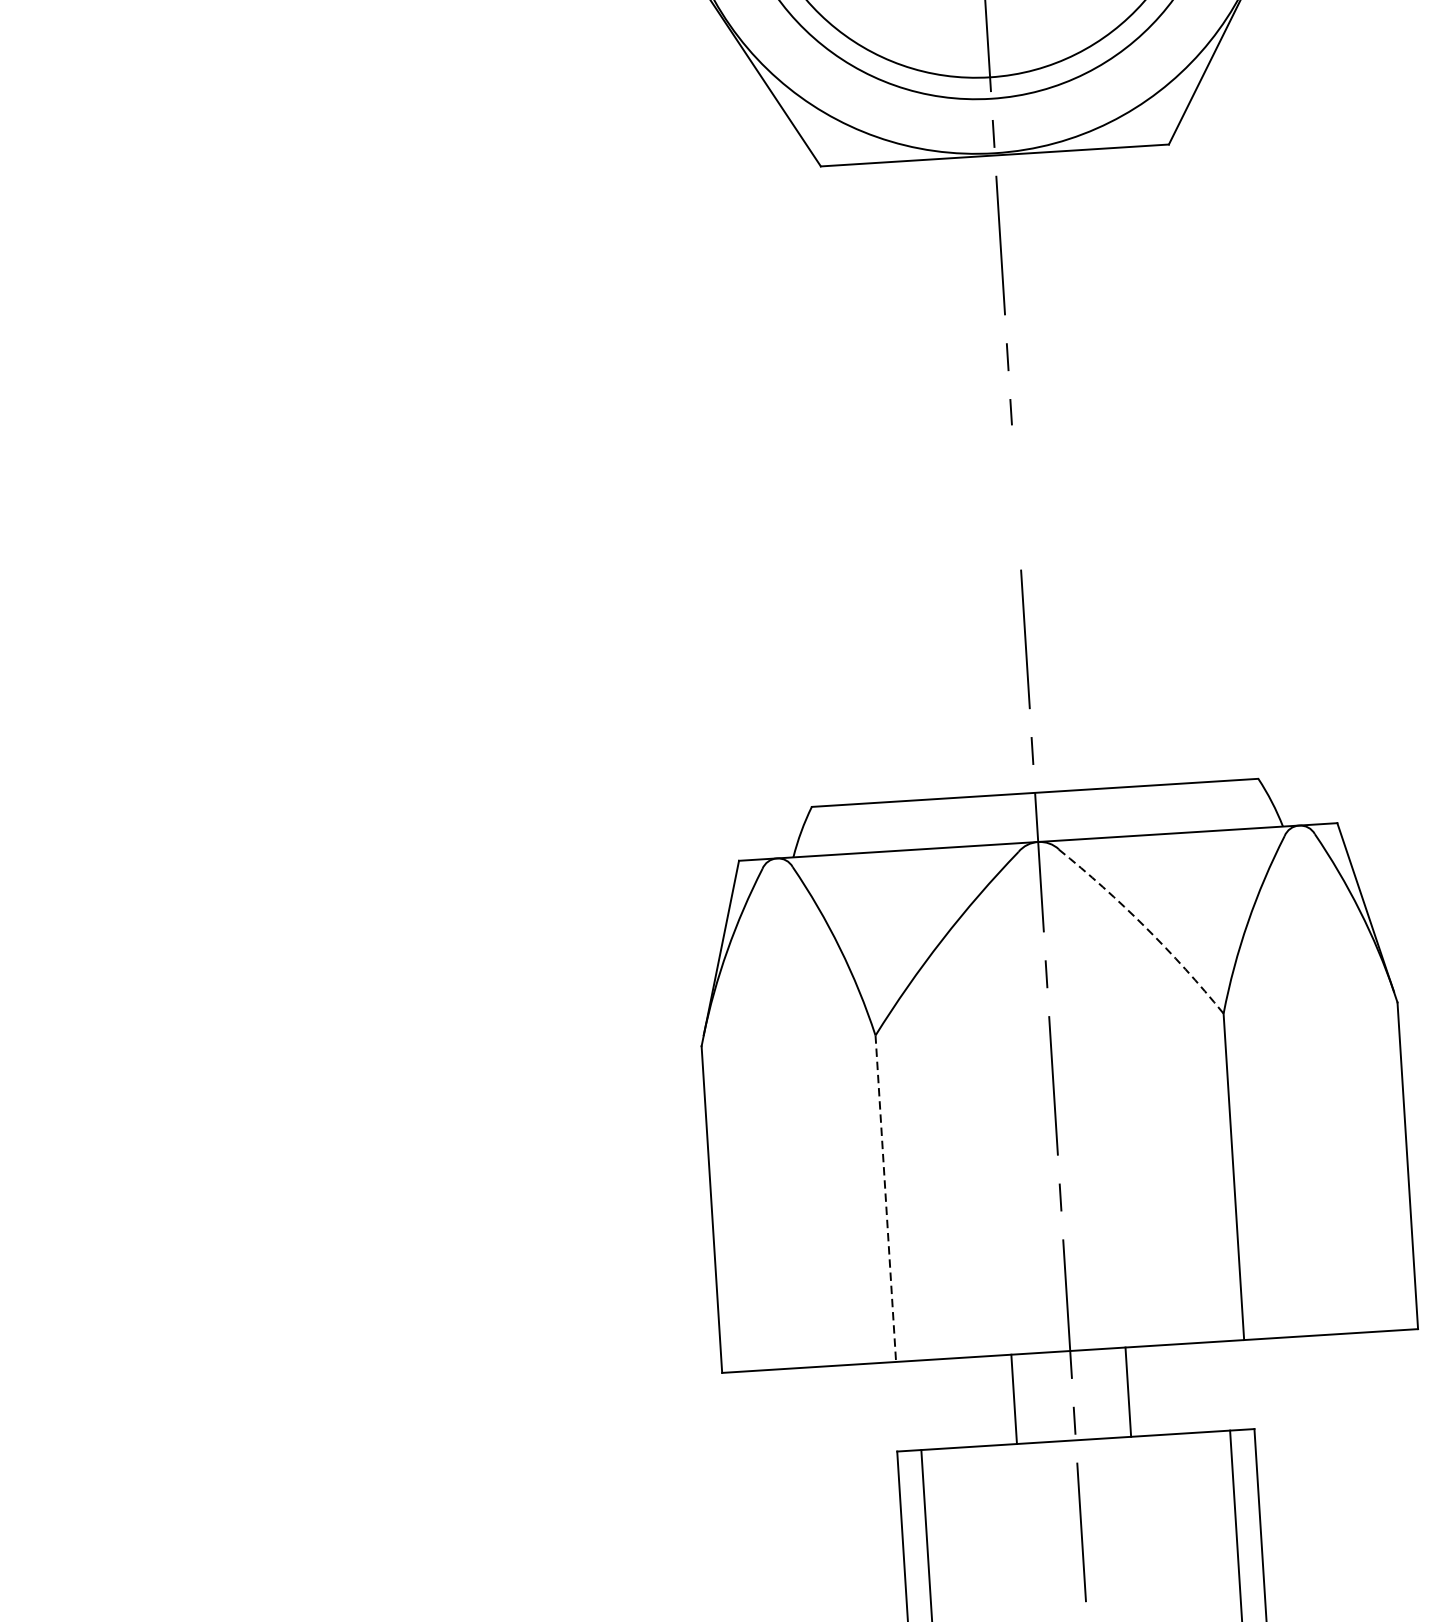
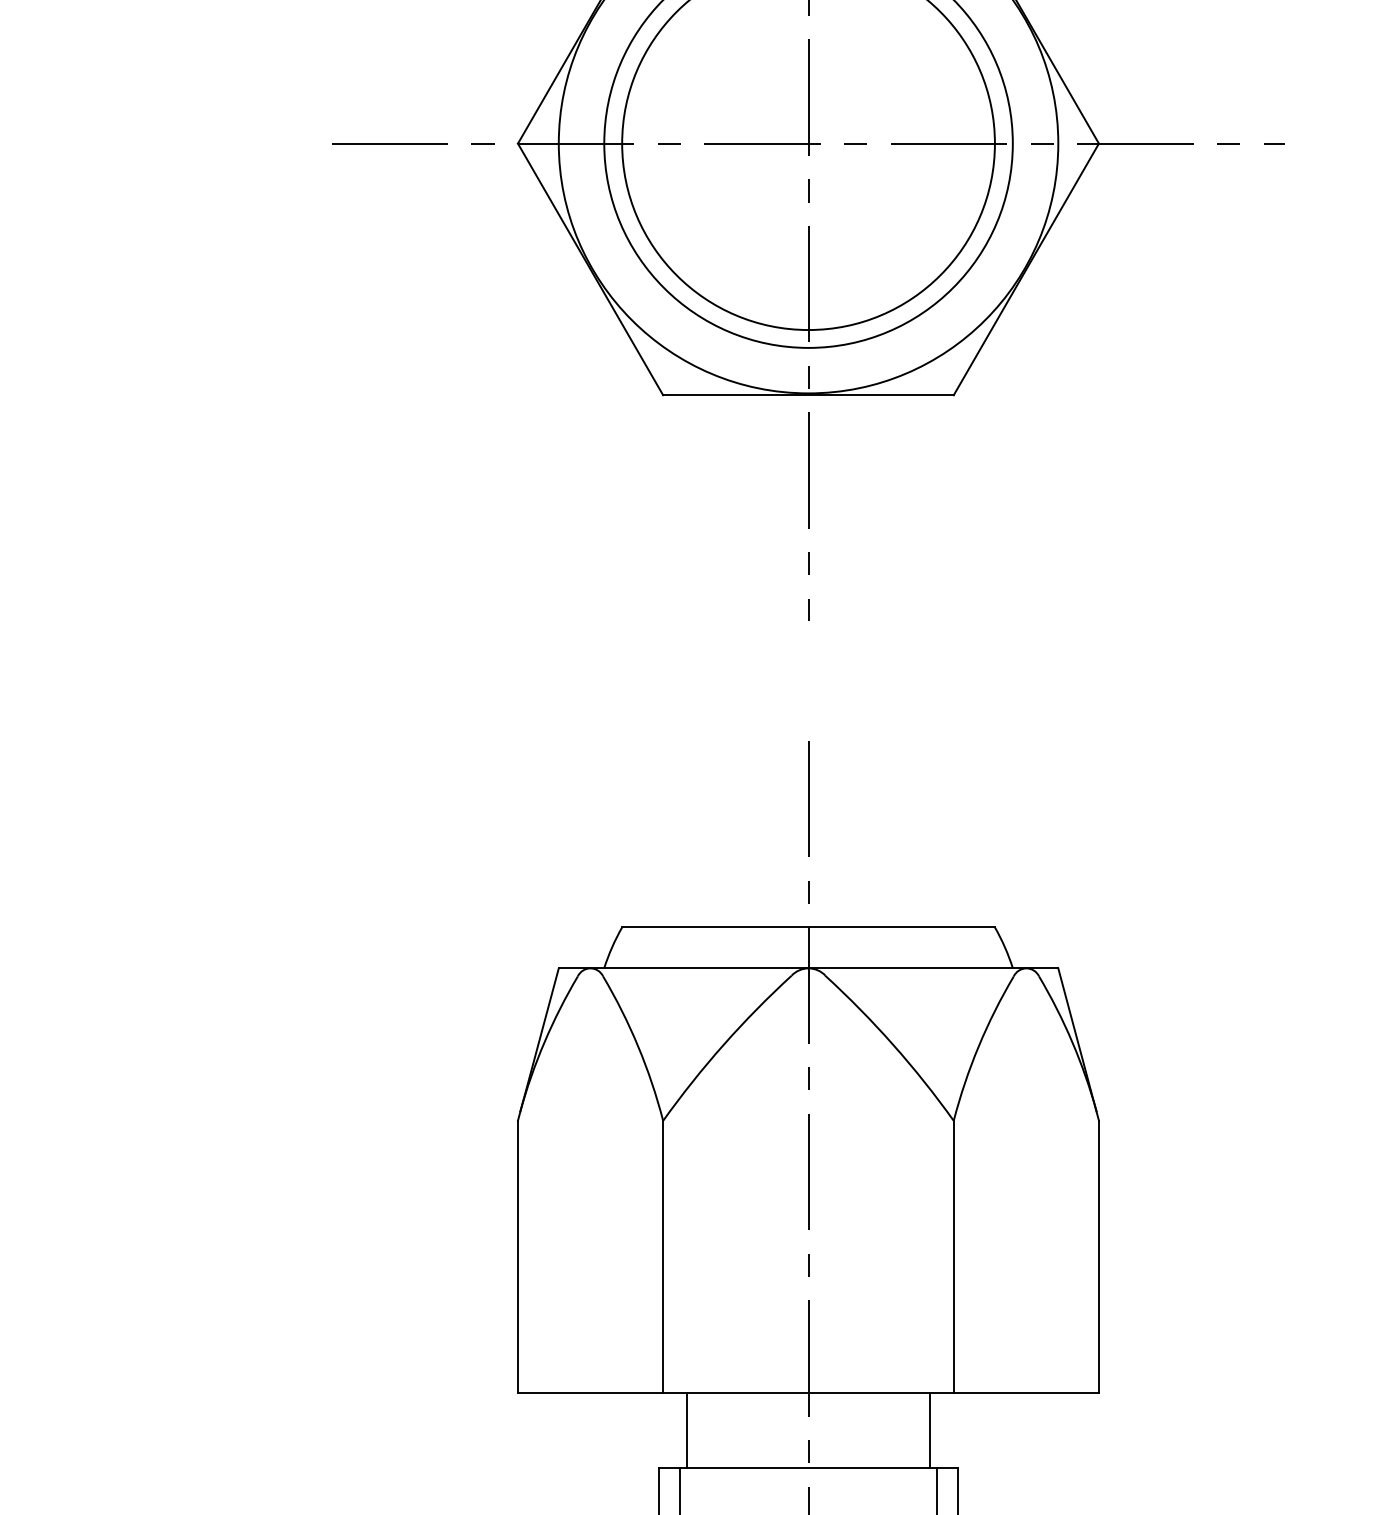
arc: (1145, 926) -> (893, 1044), dashed -> solid
line: (886, 1199) -> (663, 1257), dashed -> solid
line: (1128, 1392) -> (929, 1430), moved
line: (1014, 1399) -> (687, 1430), moved

